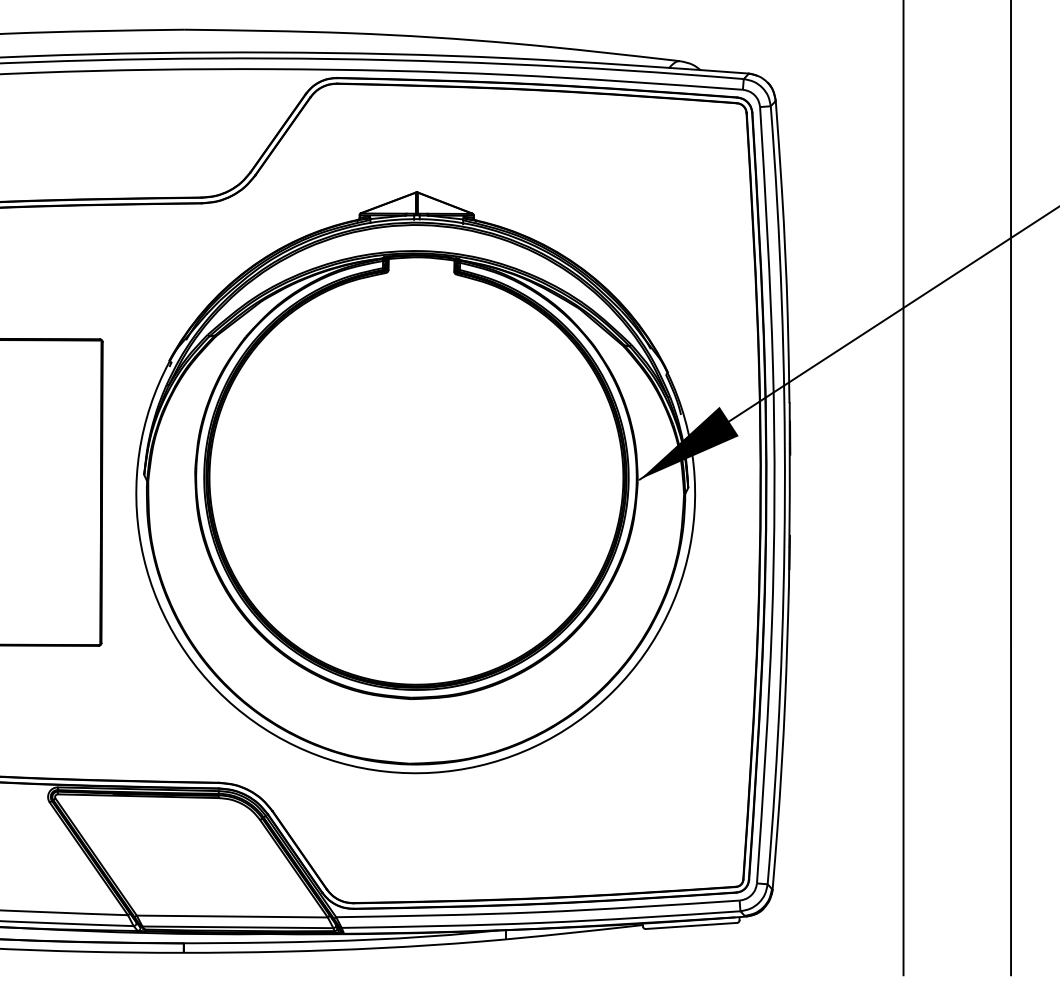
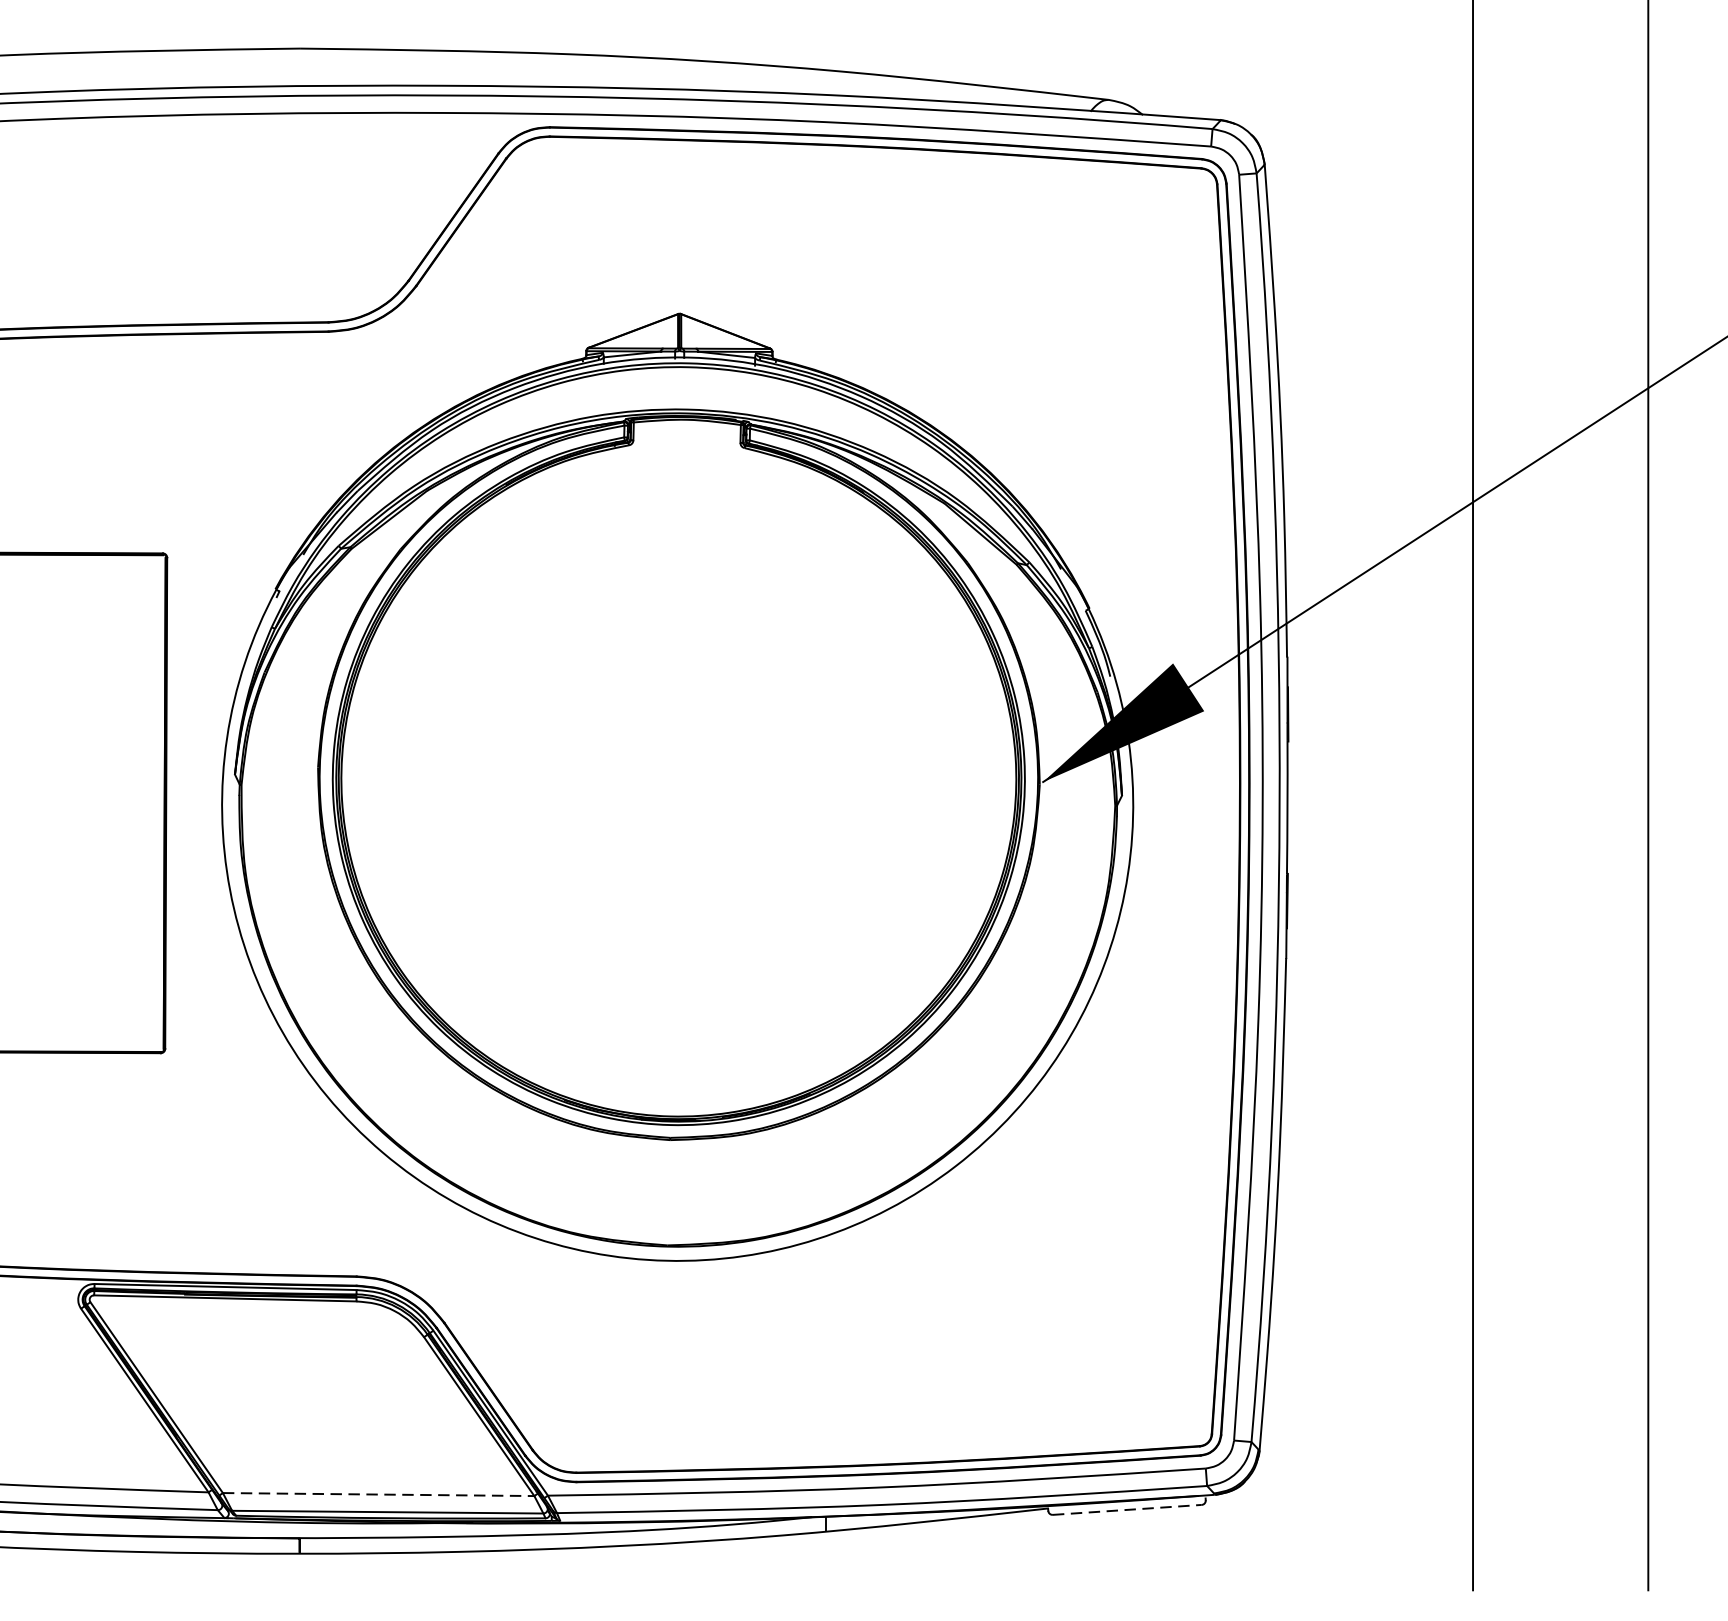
line: (232, 916) -> (378, 1494), solid -> dashed
line: (691, 925) -> (1127, 1509), solid -> dashed

